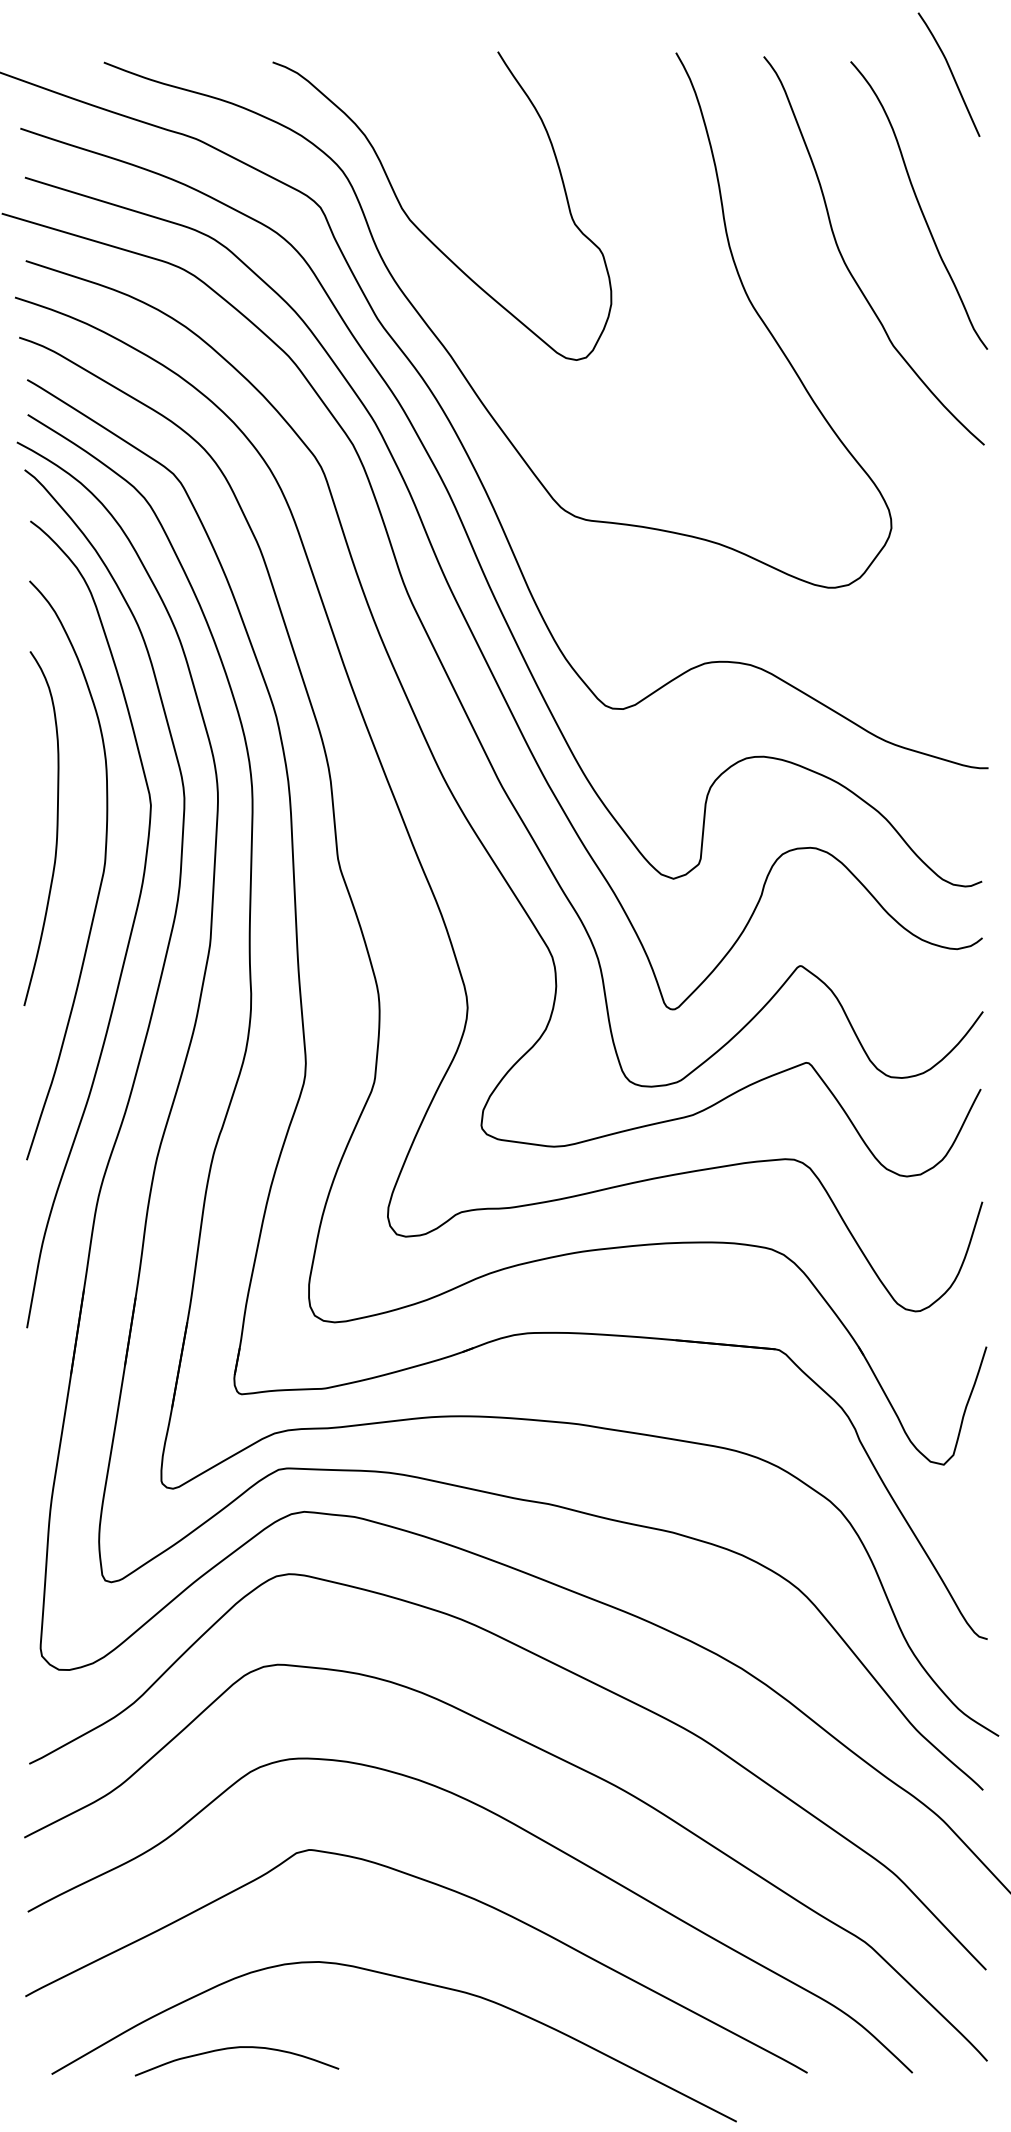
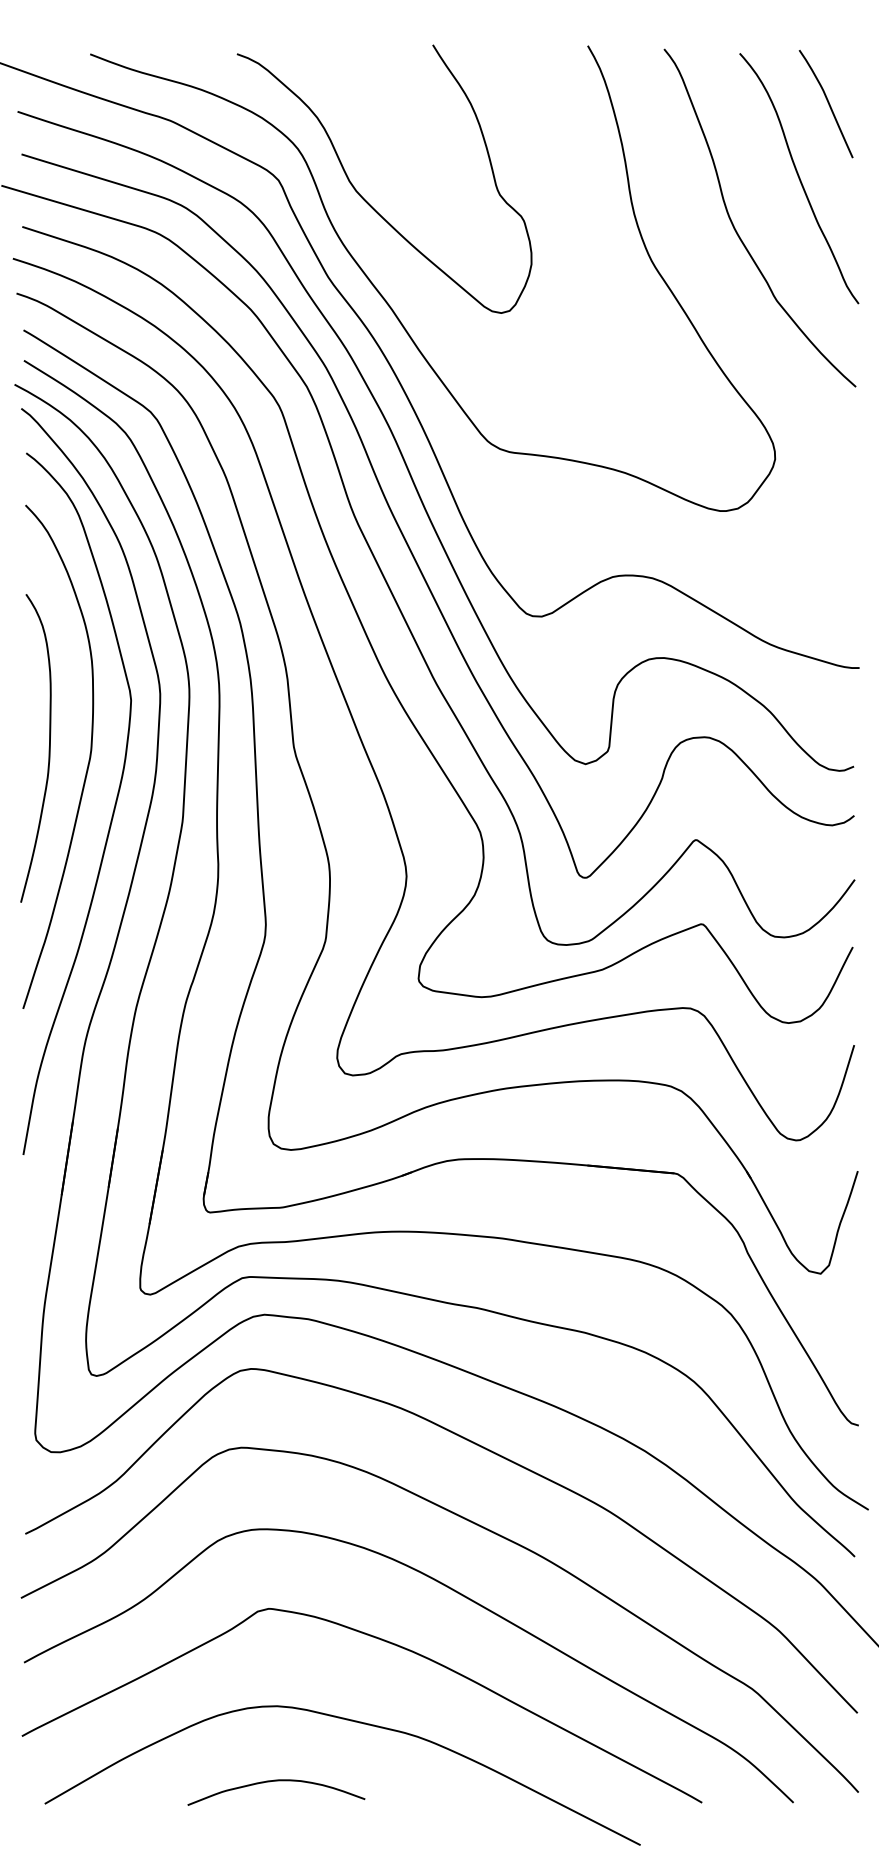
curve: (950, 72) -> (827, 102), moved
curve: (56, 828) -> (49, 748), moved
curve: (236, 2048) -> (275, 1781), moved

